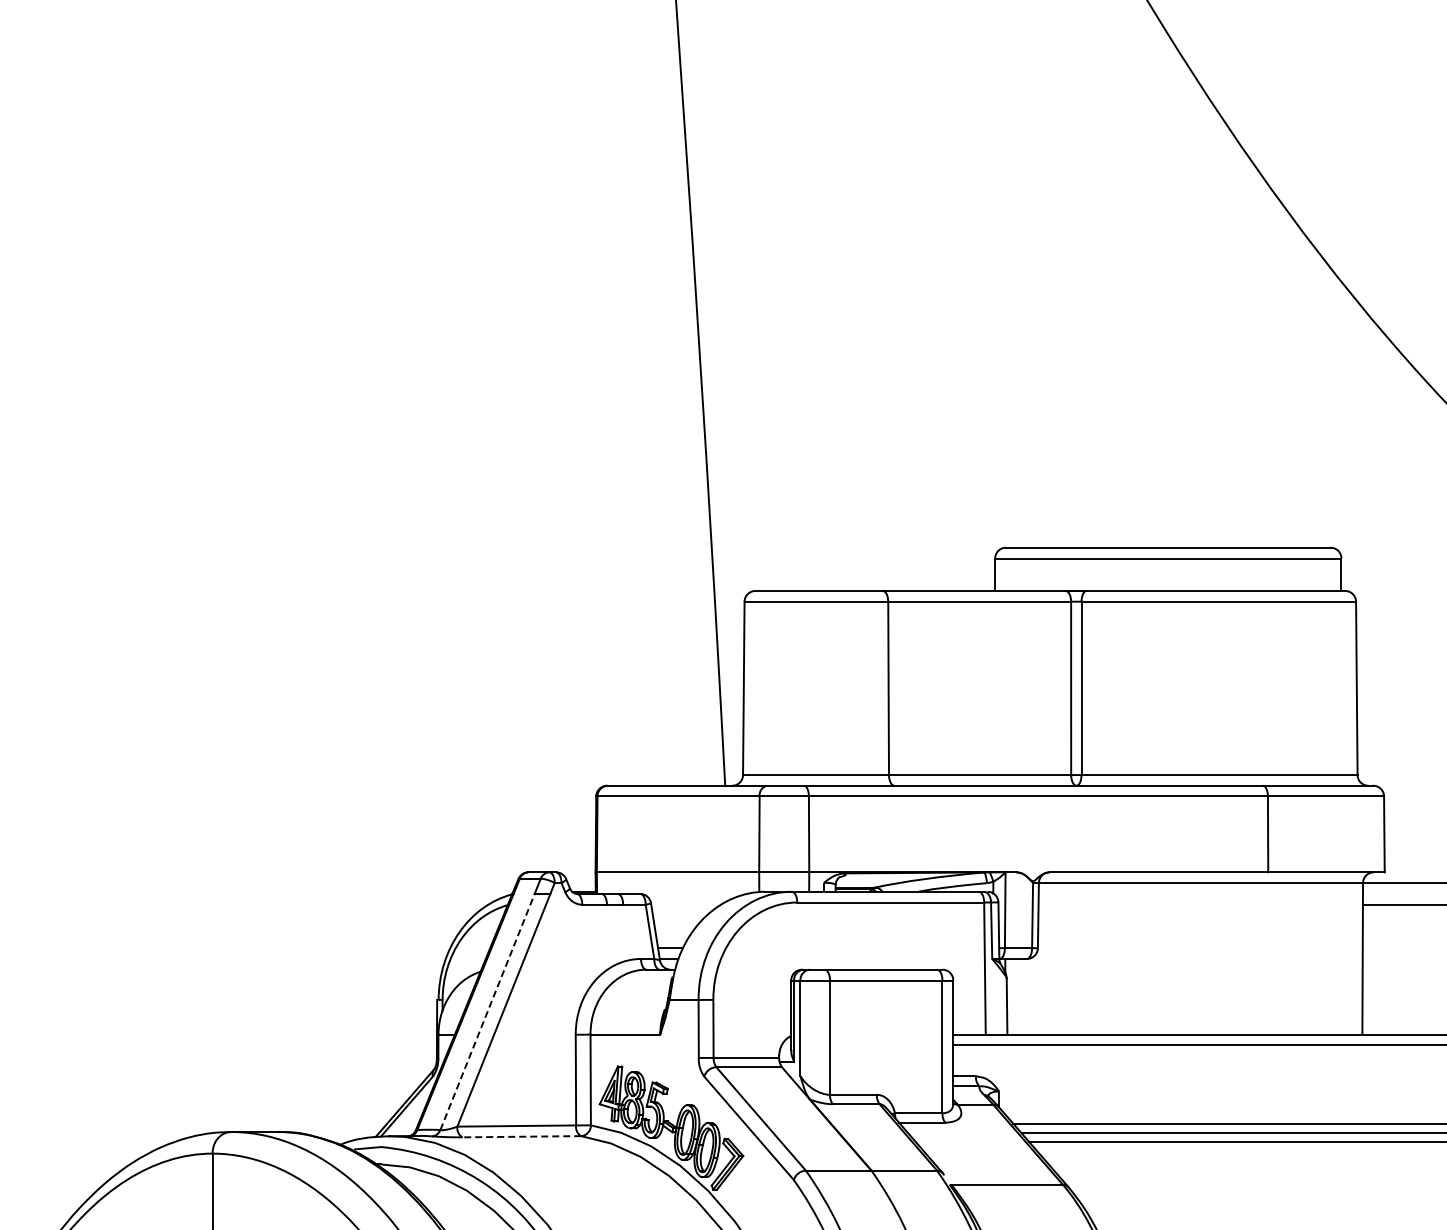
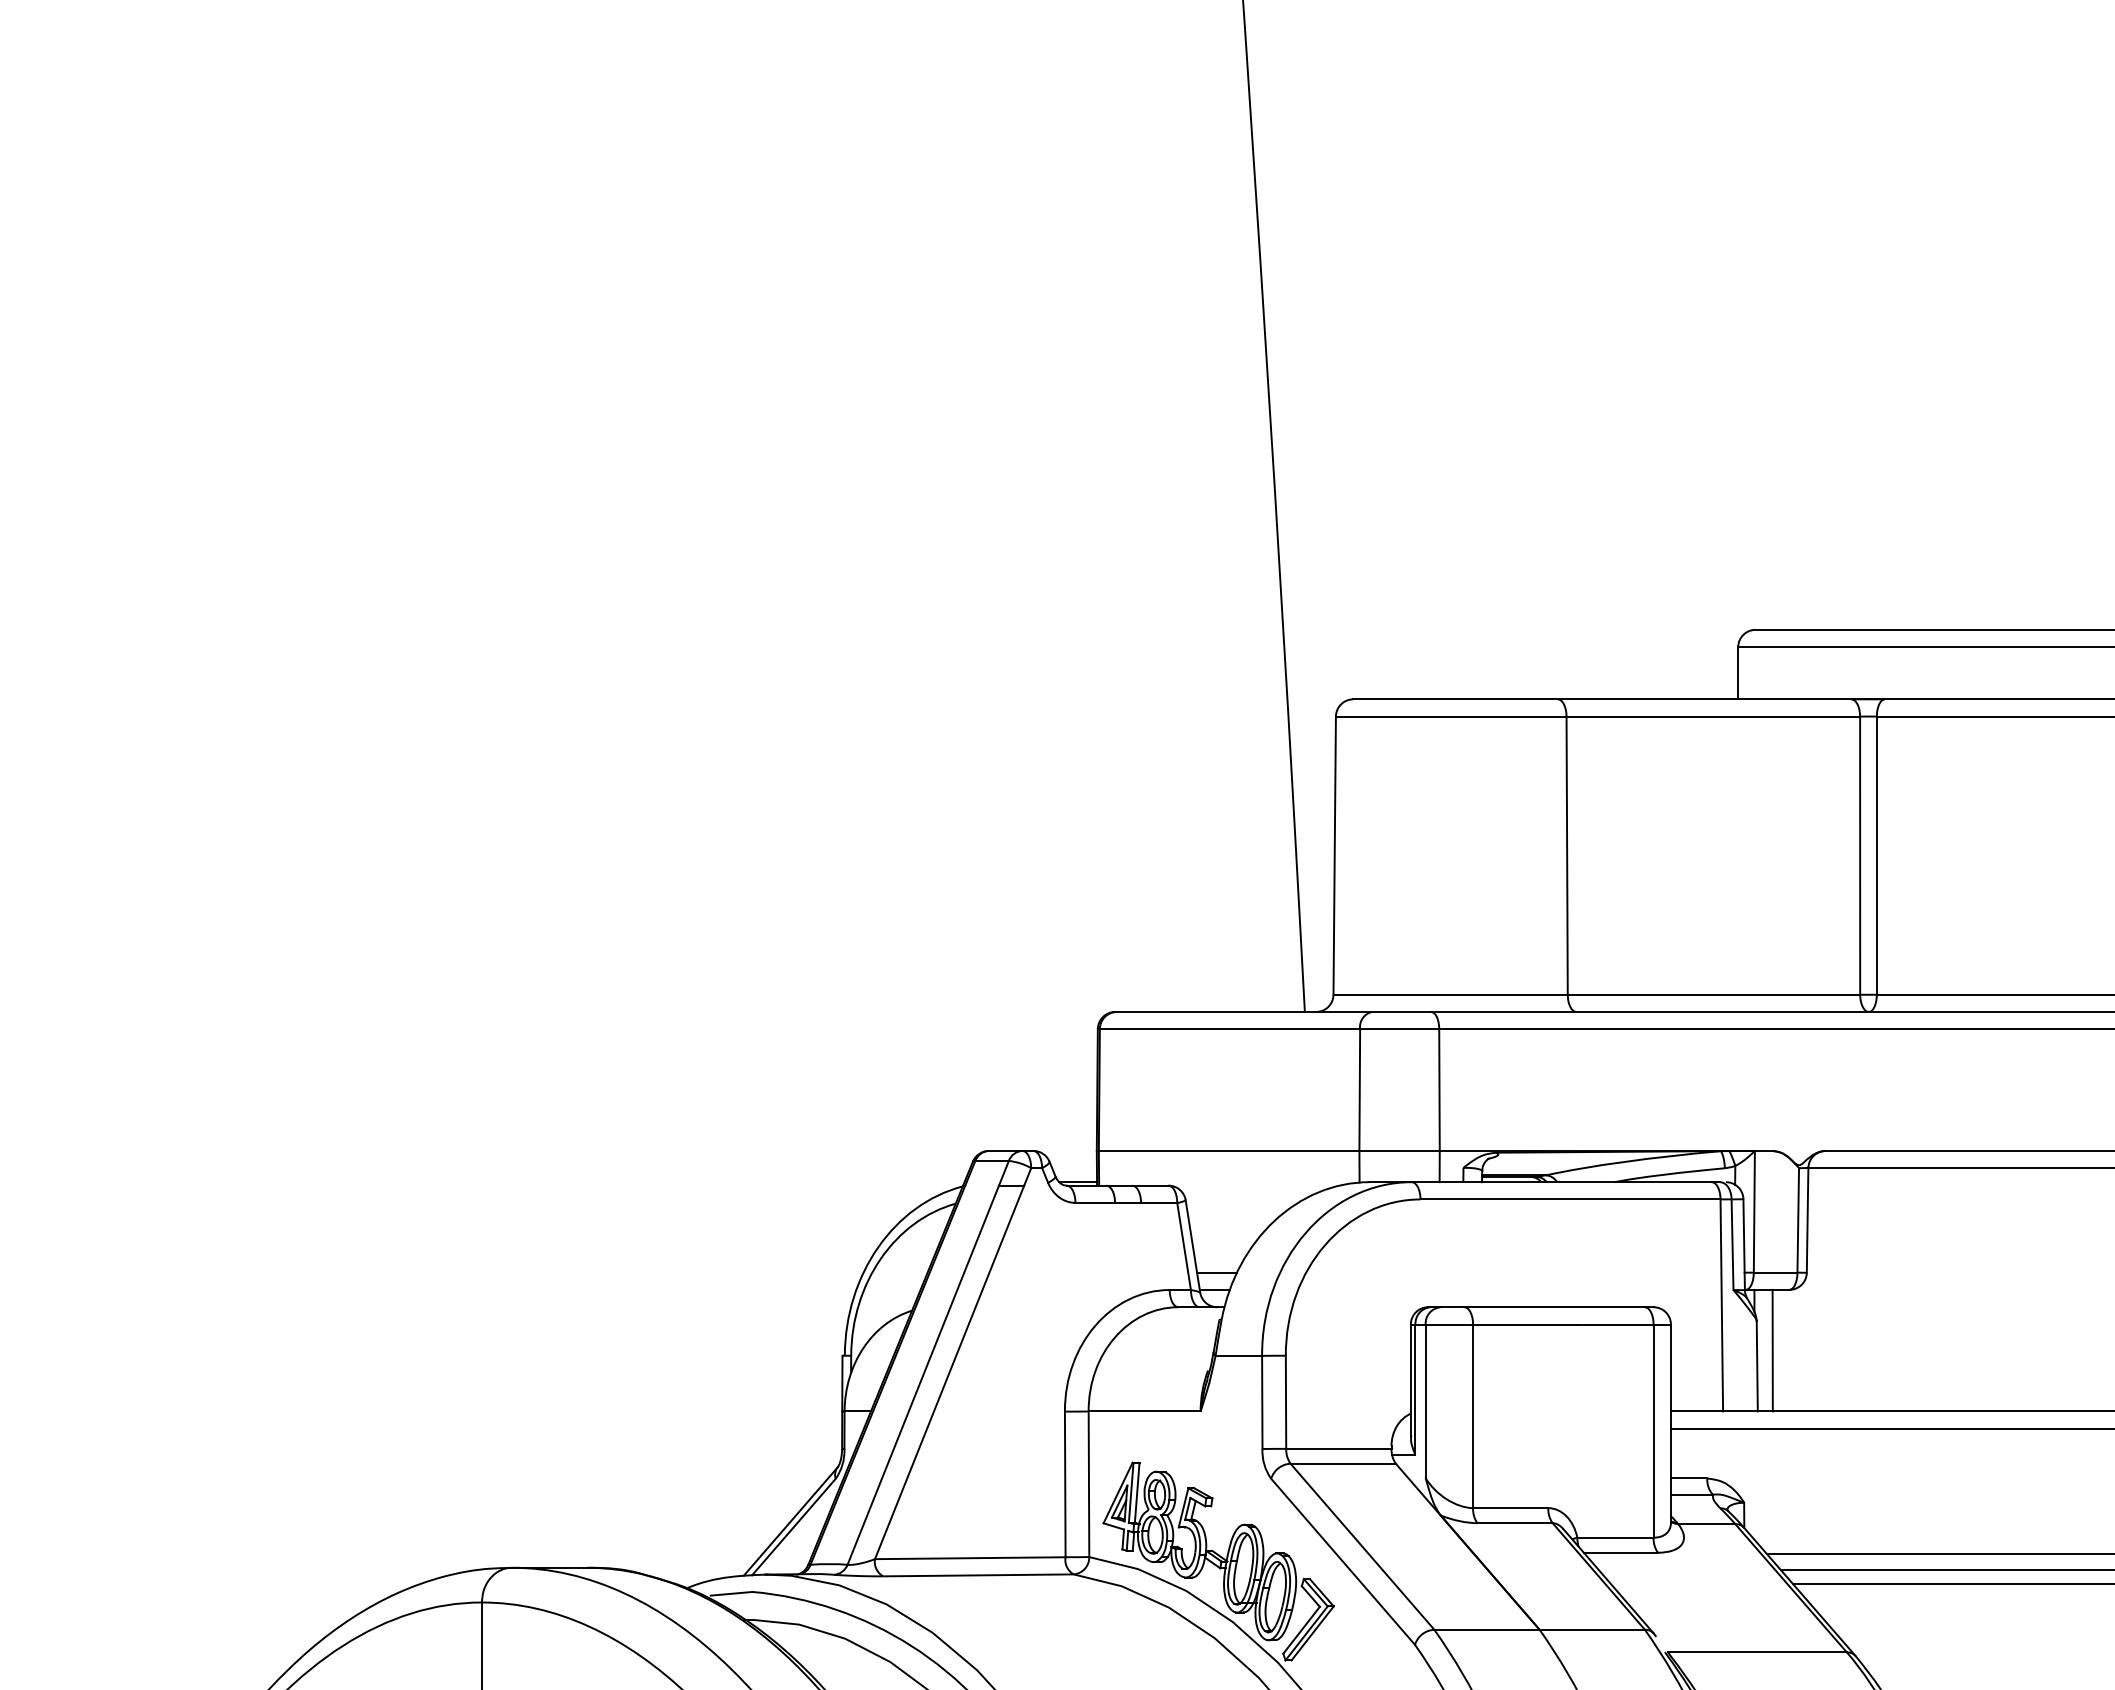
line: (1016, 996) -> (1772, 1350), added
line: (487, 1011) -> (923, 1374), dashed -> solid
line: (521, 1136) -> (977, 1574), dashed -> solid

